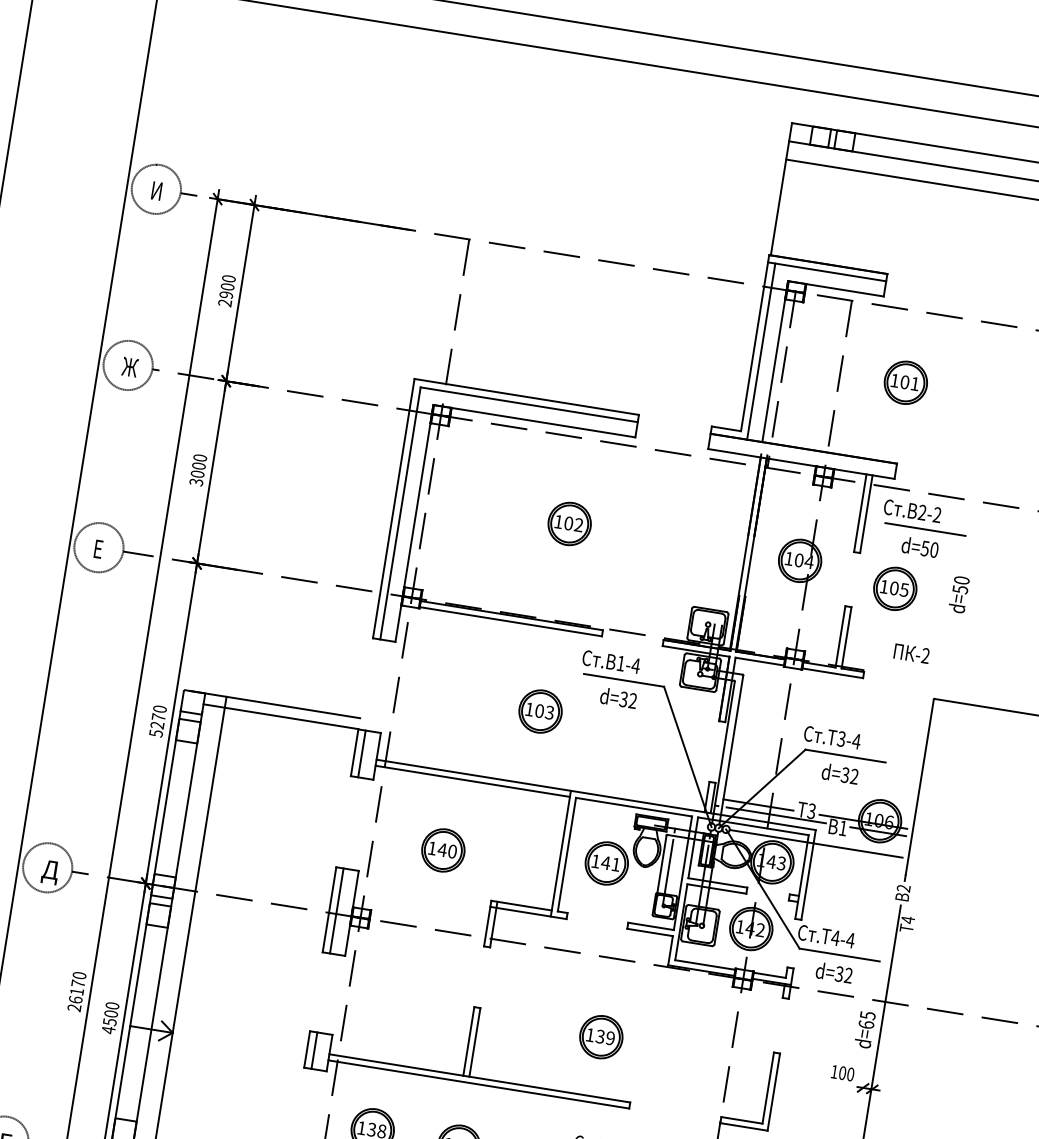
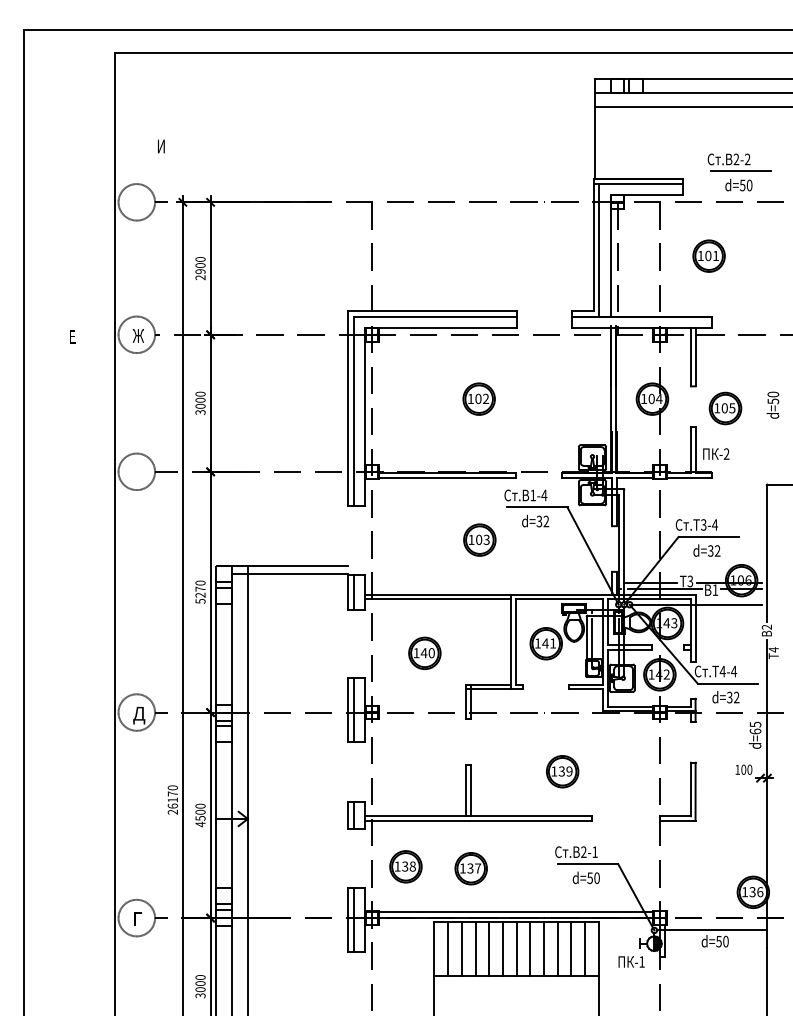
text: (157, 191) -> (161, 146), moved
part: (923, 530) -> (739, 172), moved
text: (98, 548) -> (72, 336), moved
text: (912, 652) -> (716, 453), moved

